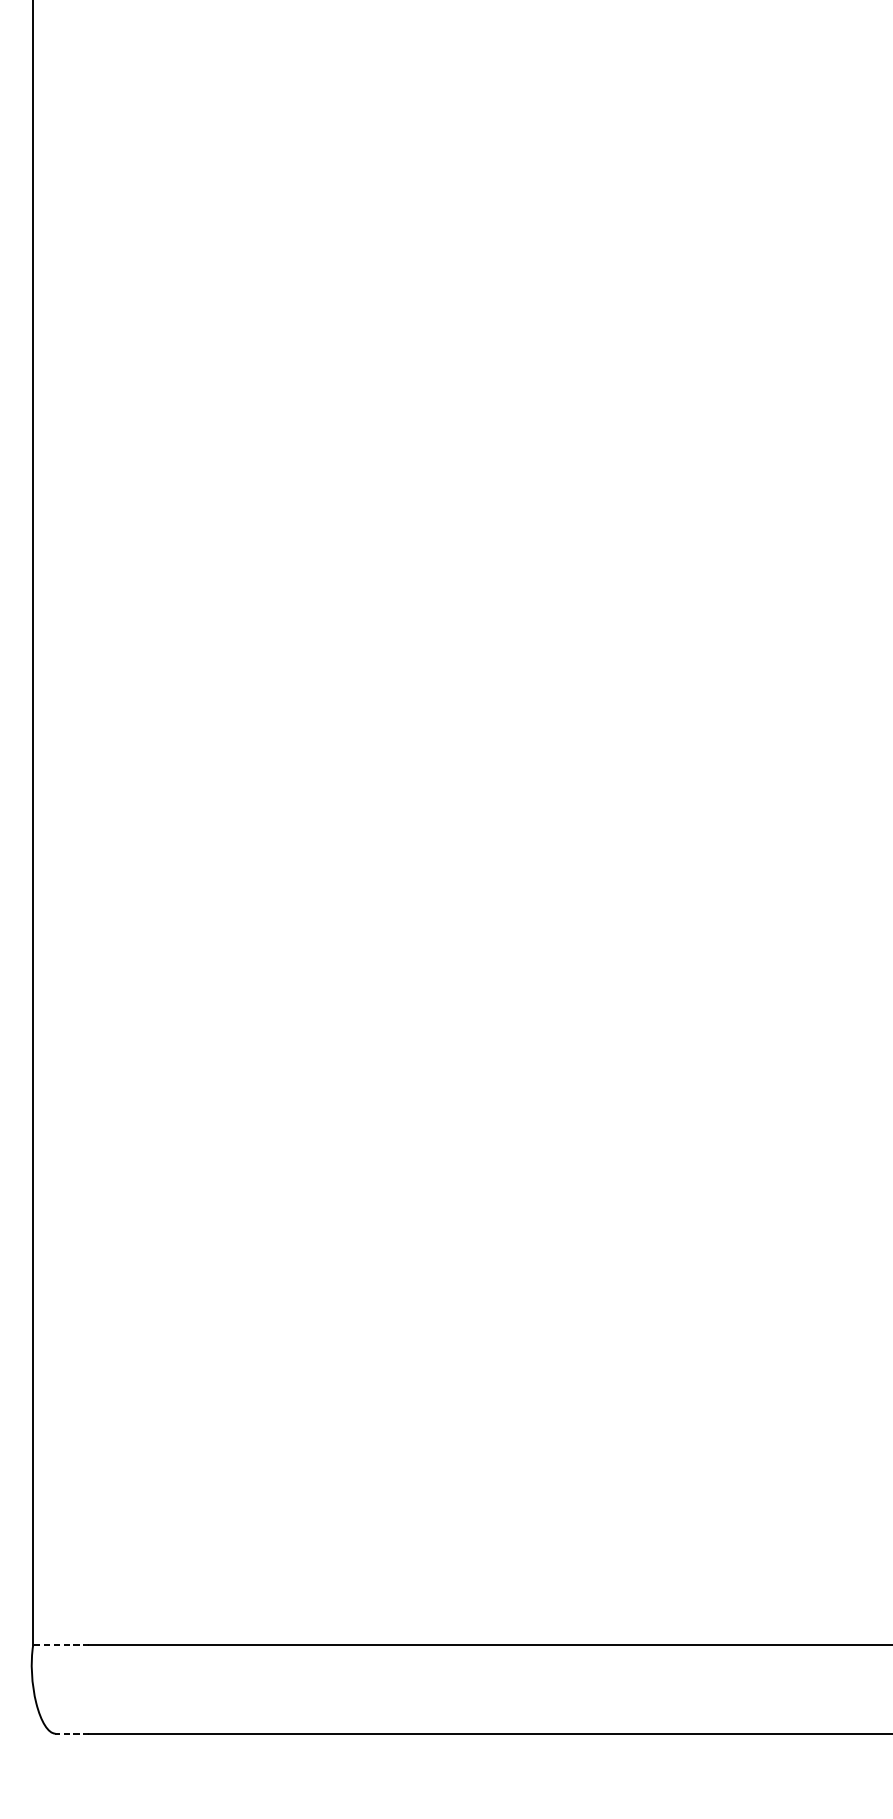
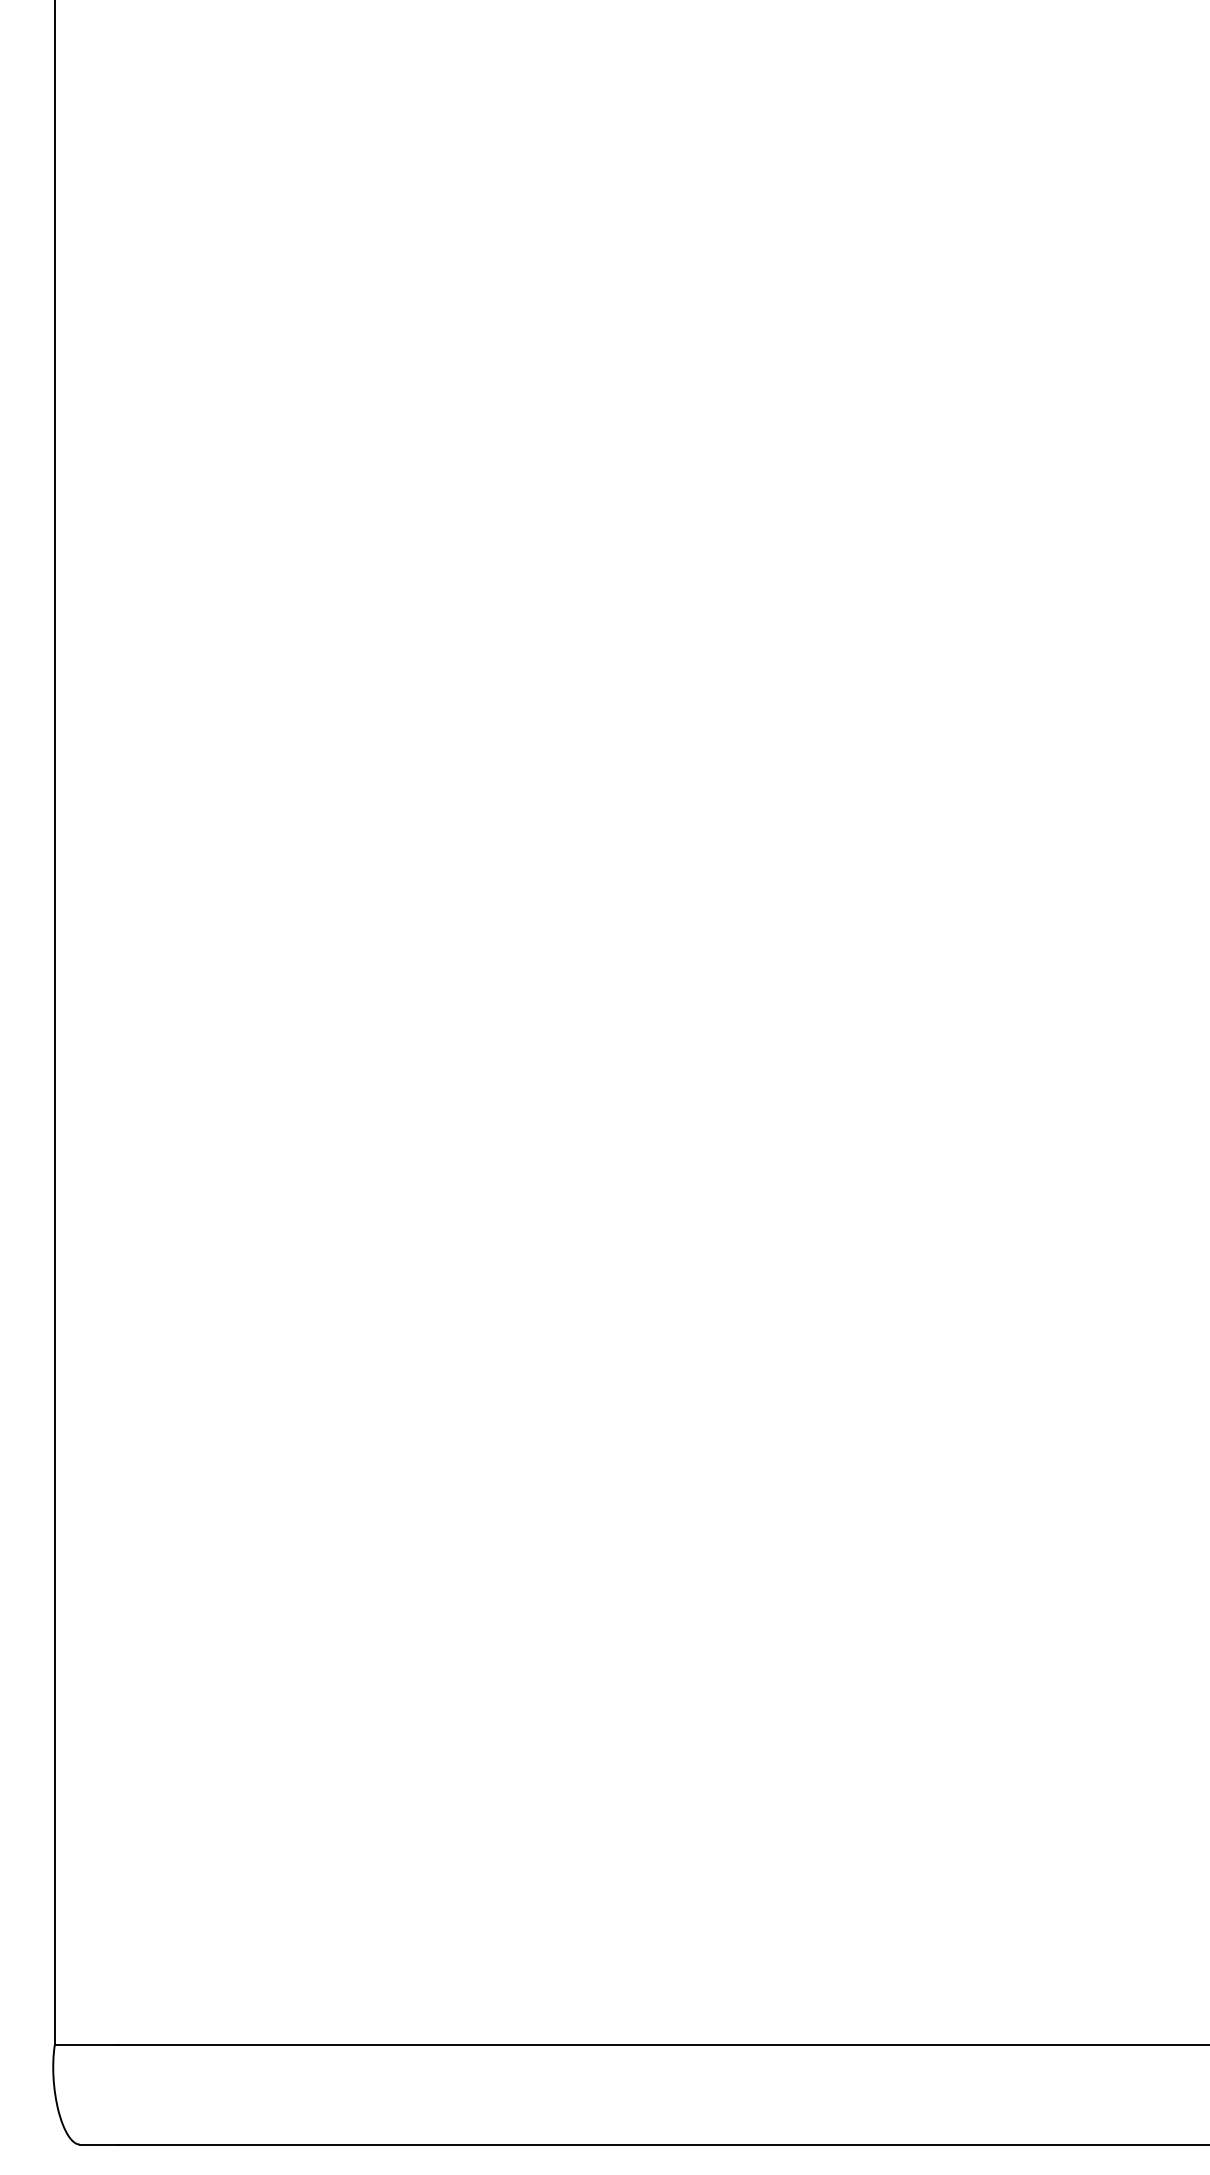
line: (61, 1645) -> (86, 2045), dashed -> solid
line: (71, 1733) -> (98, 2144), dashed -> solid

